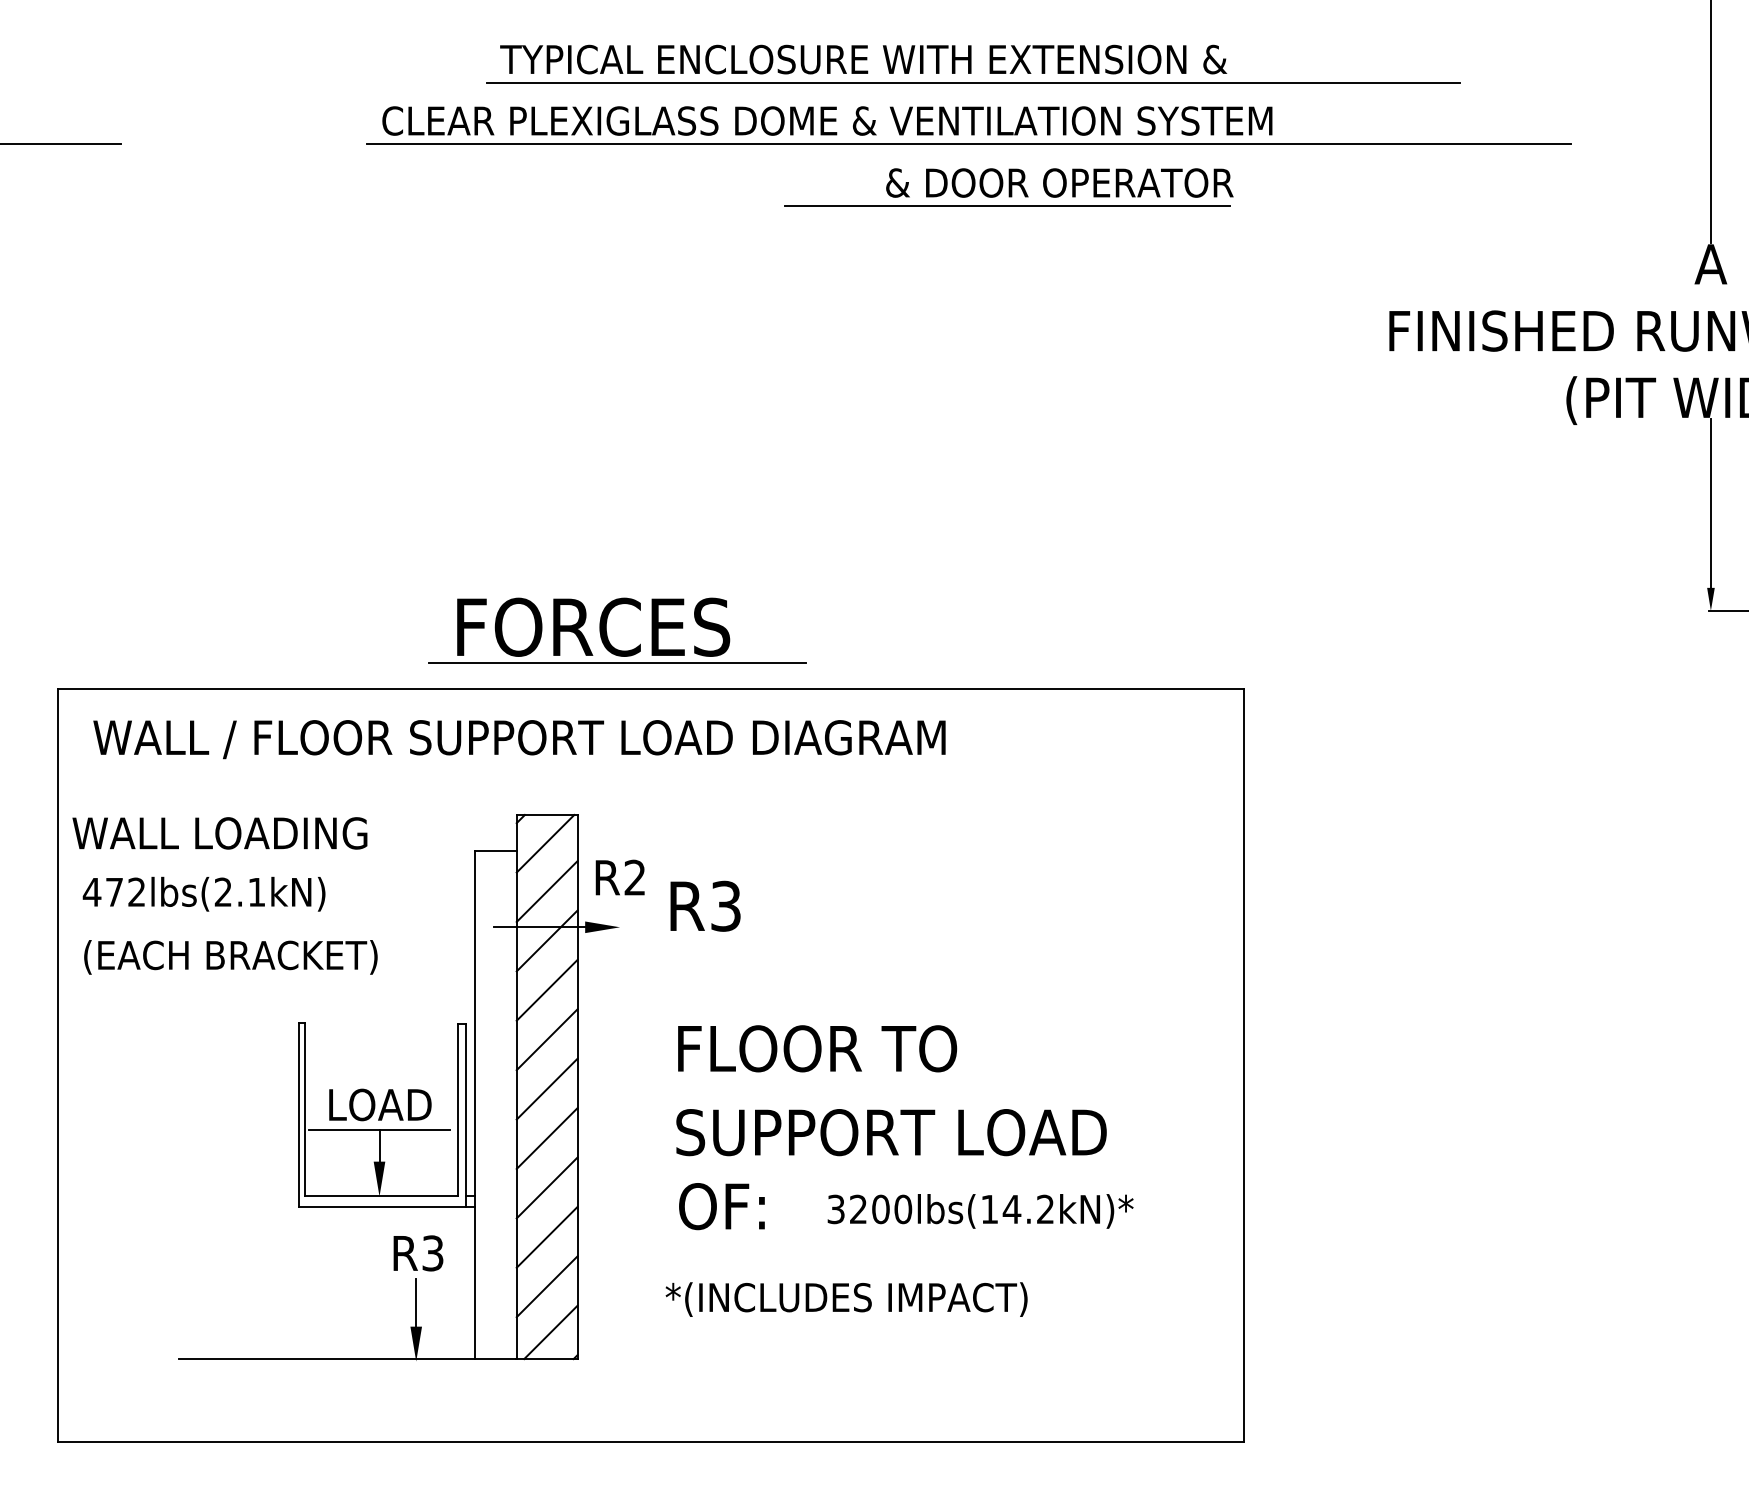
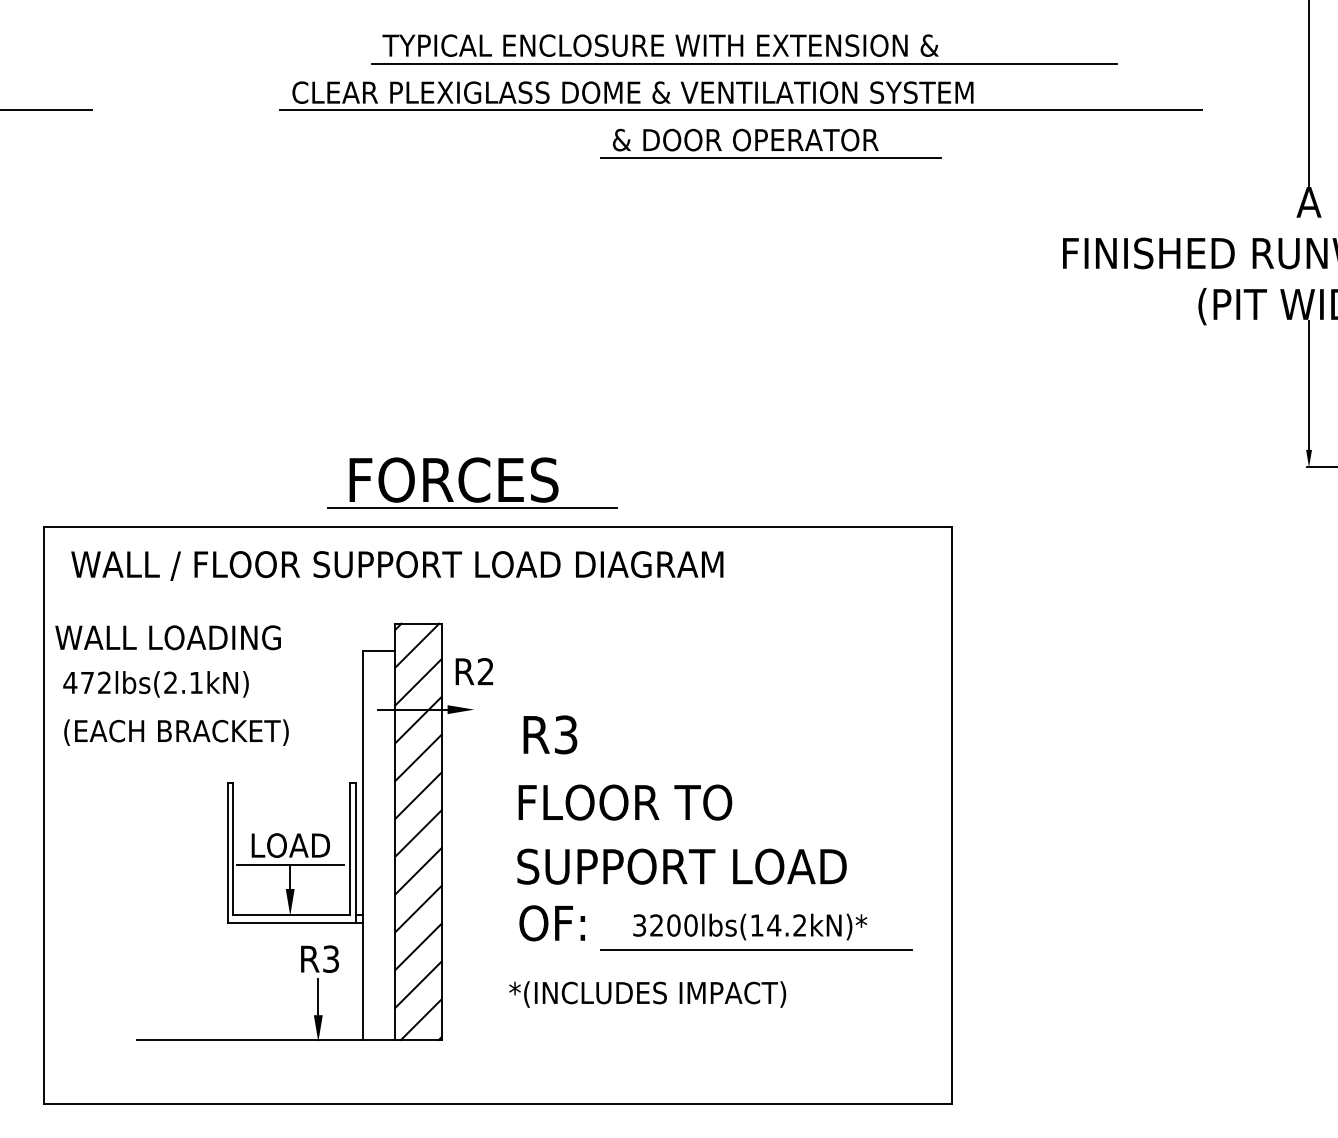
text: (1059, 182) -> (745, 139), moved
text: (705, 905) -> (550, 734), moved
line: (989, 1241) -> (756, 950), added

